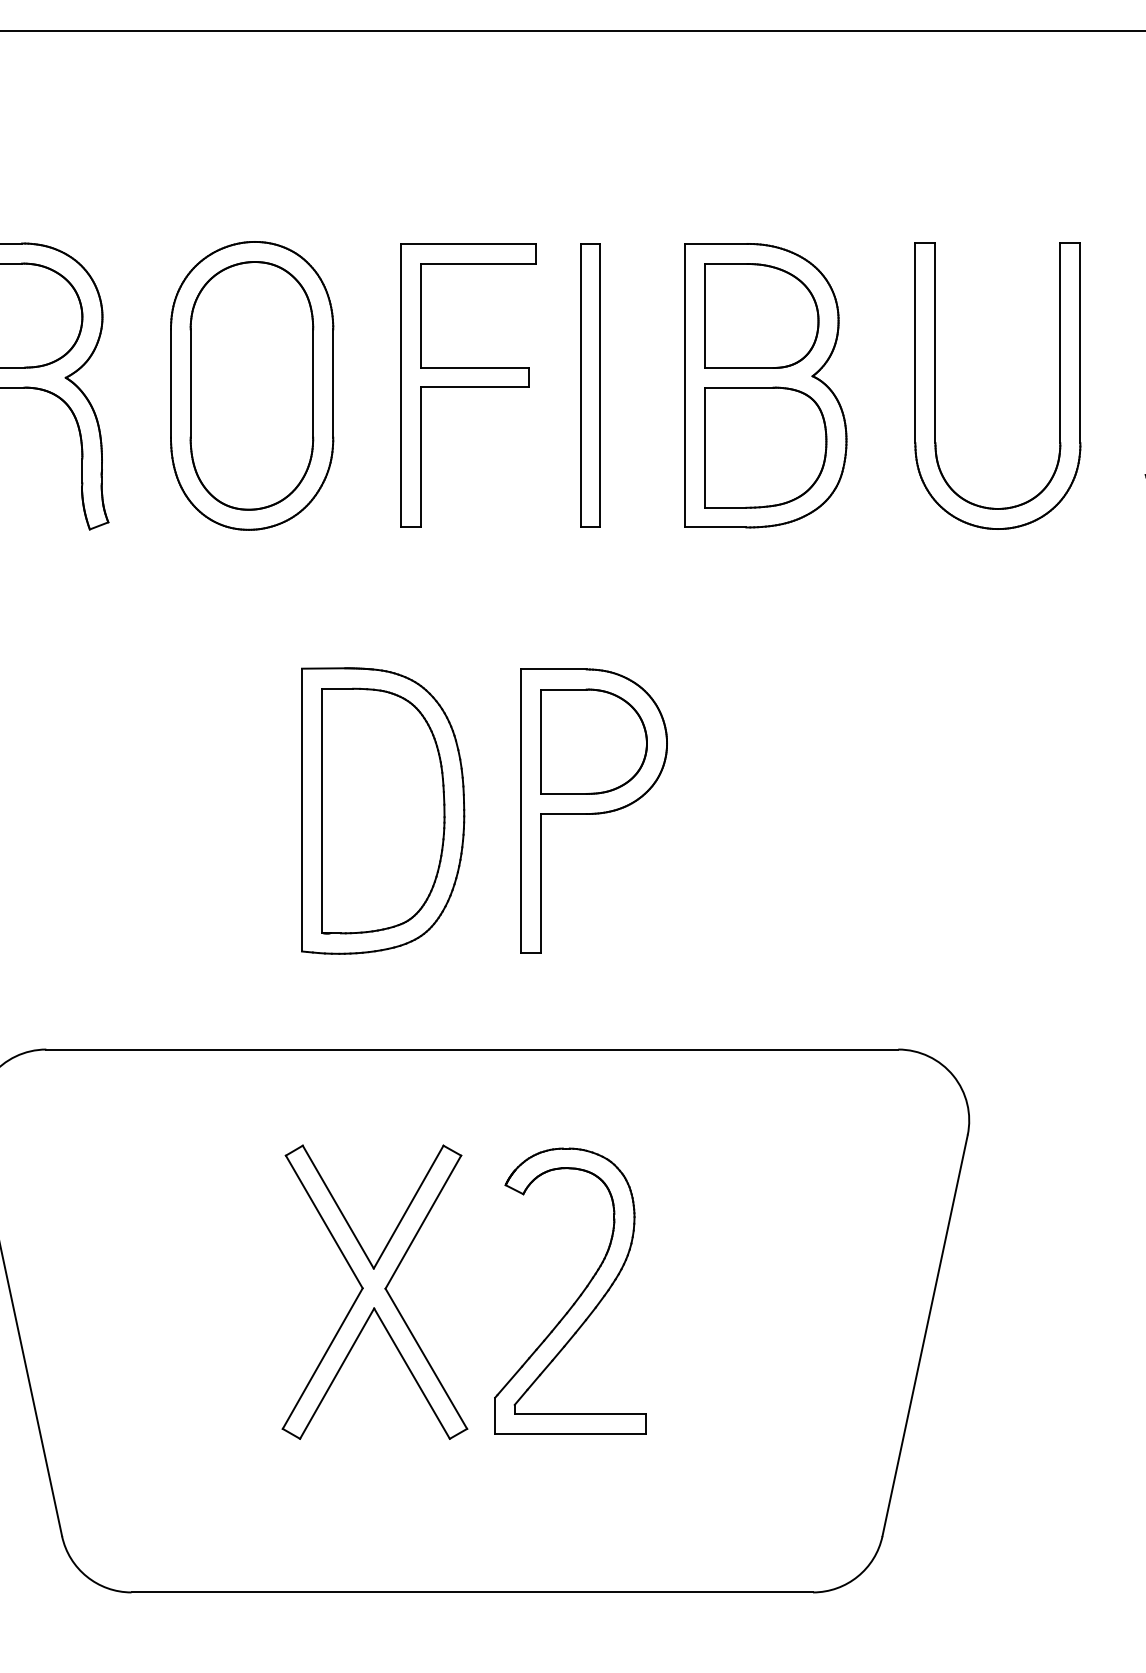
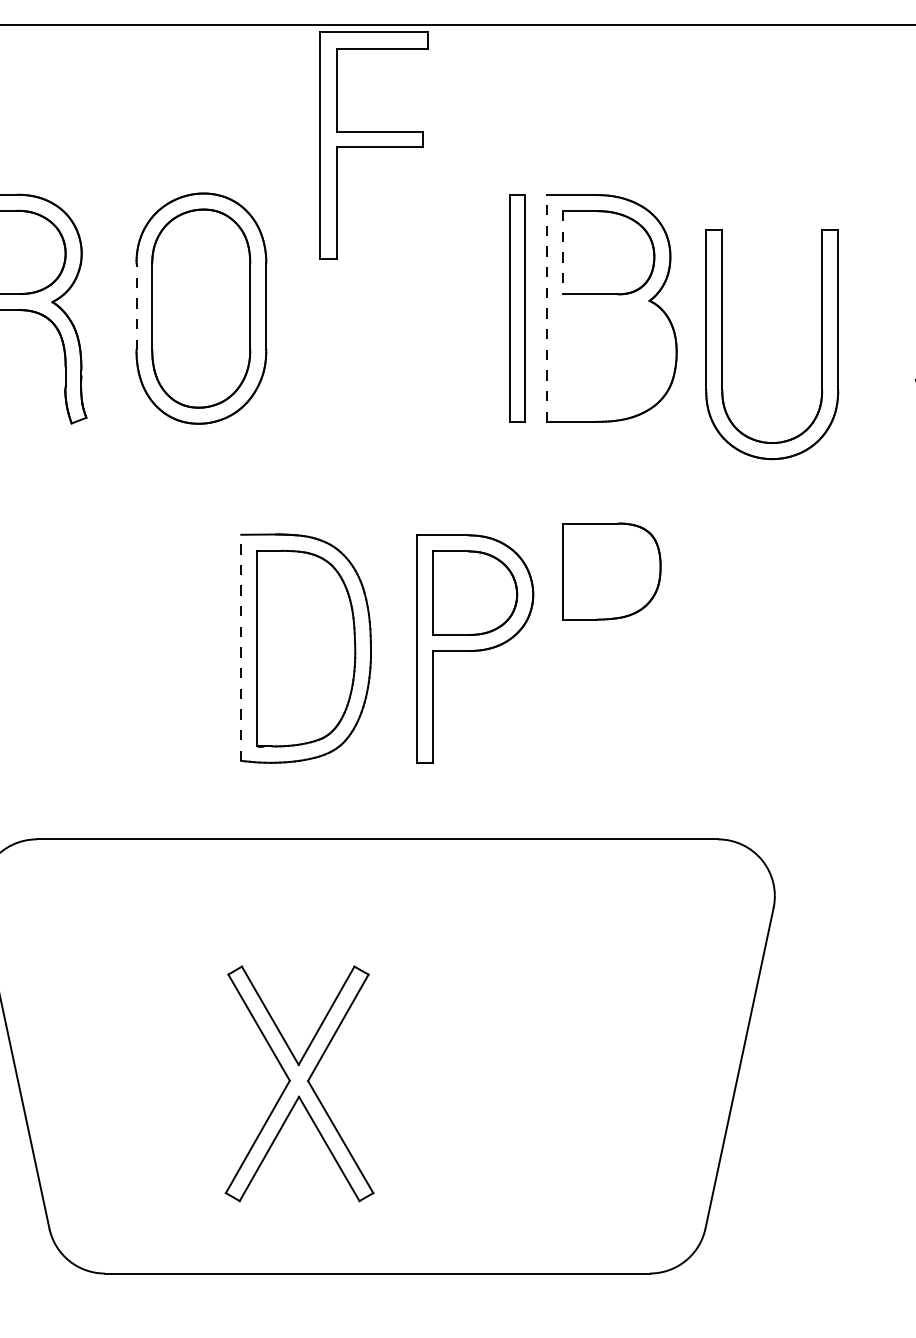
line: (704, 315) -> (563, 252), solid -> dashed
line: (171, 383) -> (136, 306), solid -> dashed
part: (468, 385) -> (374, 145), moved
part: (590, 385) -> (517, 308), moved
line: (684, 385) -> (547, 308), solid -> dashed
part: (935, 385) -> (722, 344), moved
part: (765, 447) -> (611, 571), moved
line: (301, 809) -> (240, 647), solid -> dashed
part: (374, 1291) -> (299, 1083), moved
part: (577, 1297) -> (461, 1037), removed

